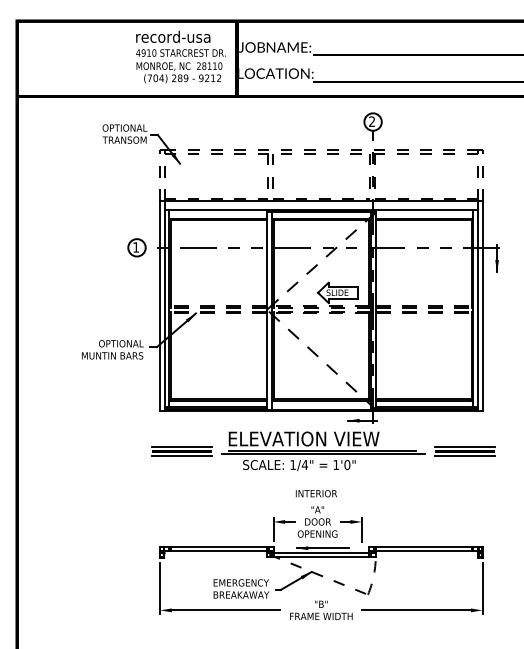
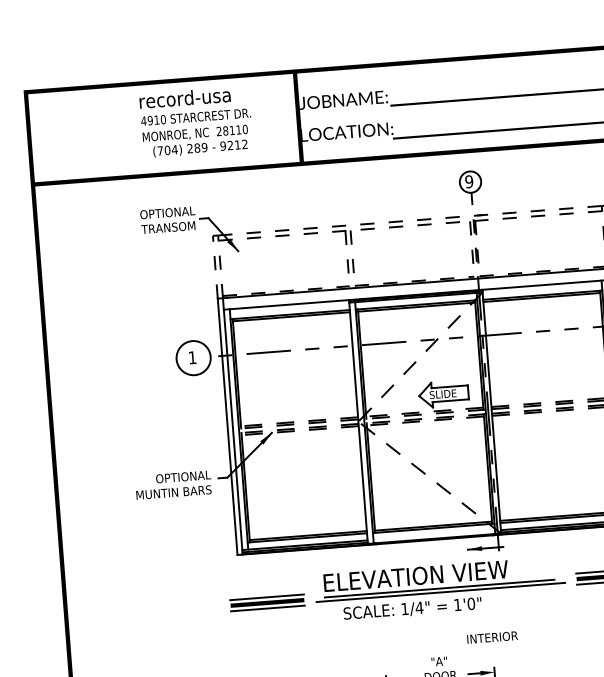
text: (180, 56) -> (195, 121), moved
text: (372, 121) -> (469, 181), 2 -> 9
circle: (136, 247) -> (193, 357), size x1.6
text: (315, 493) -> (491, 637), moved

